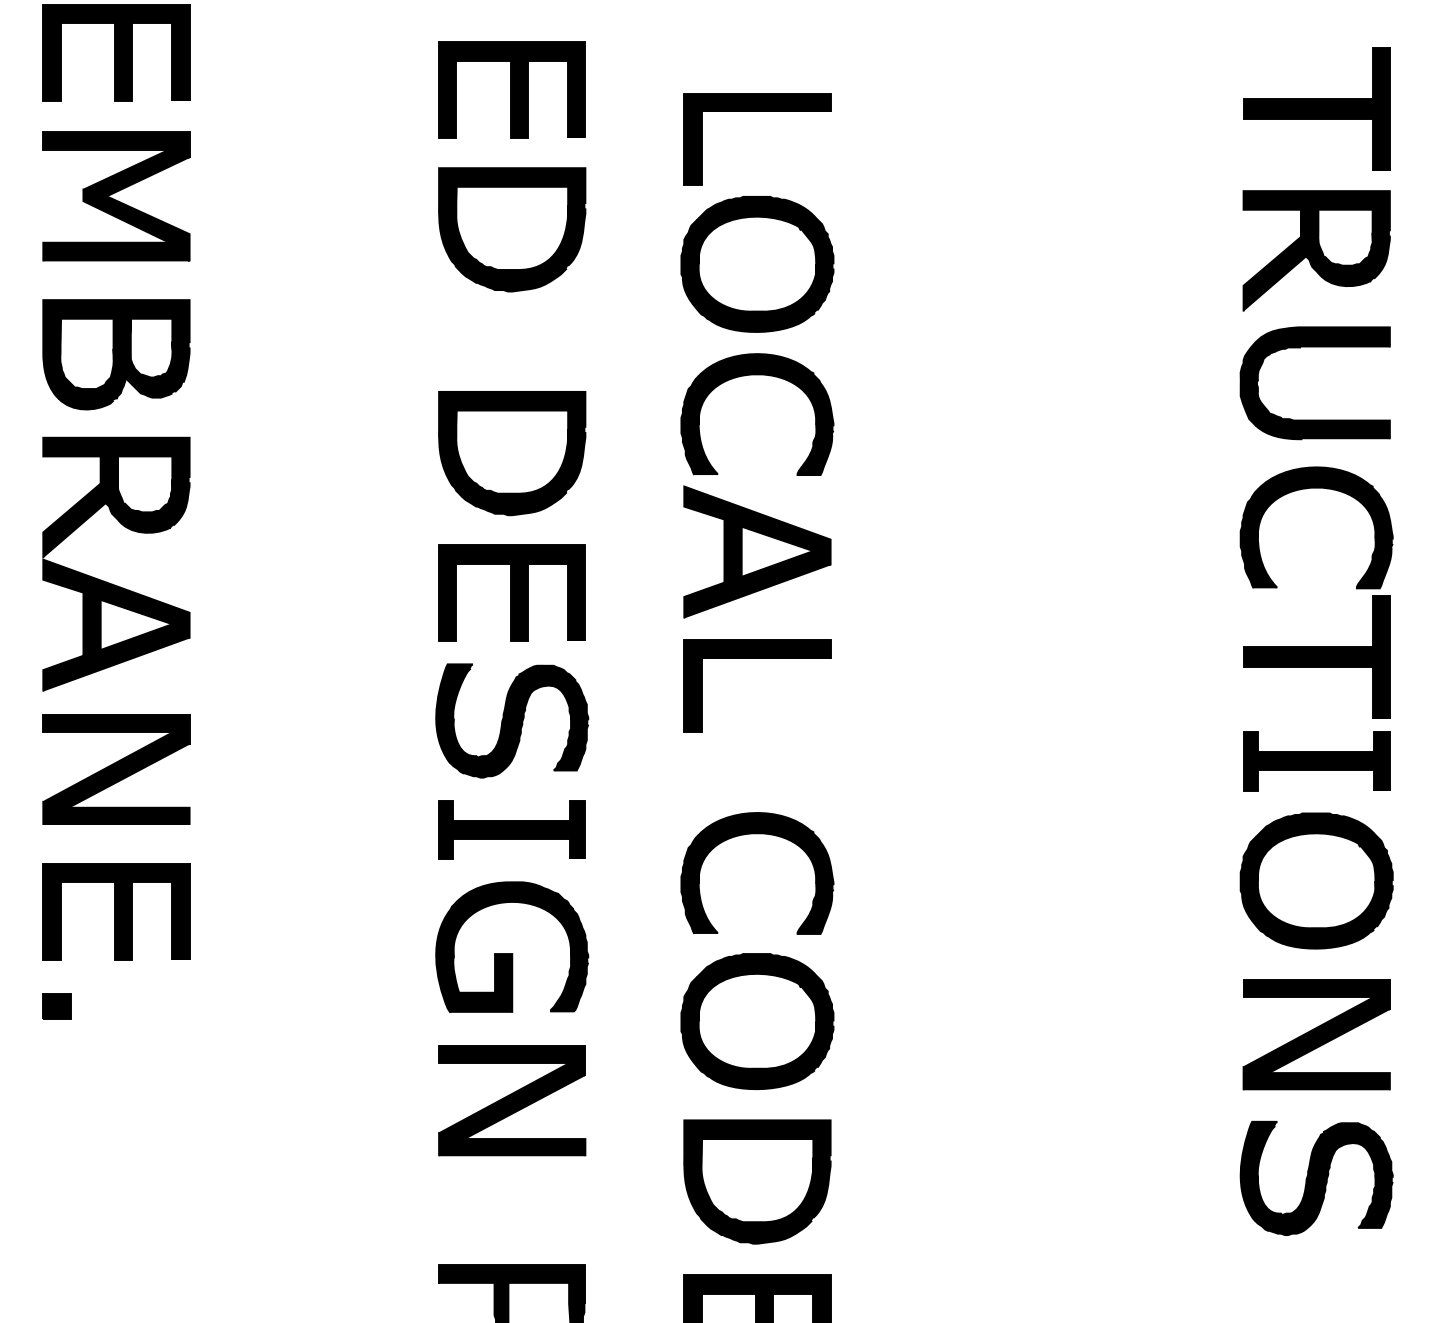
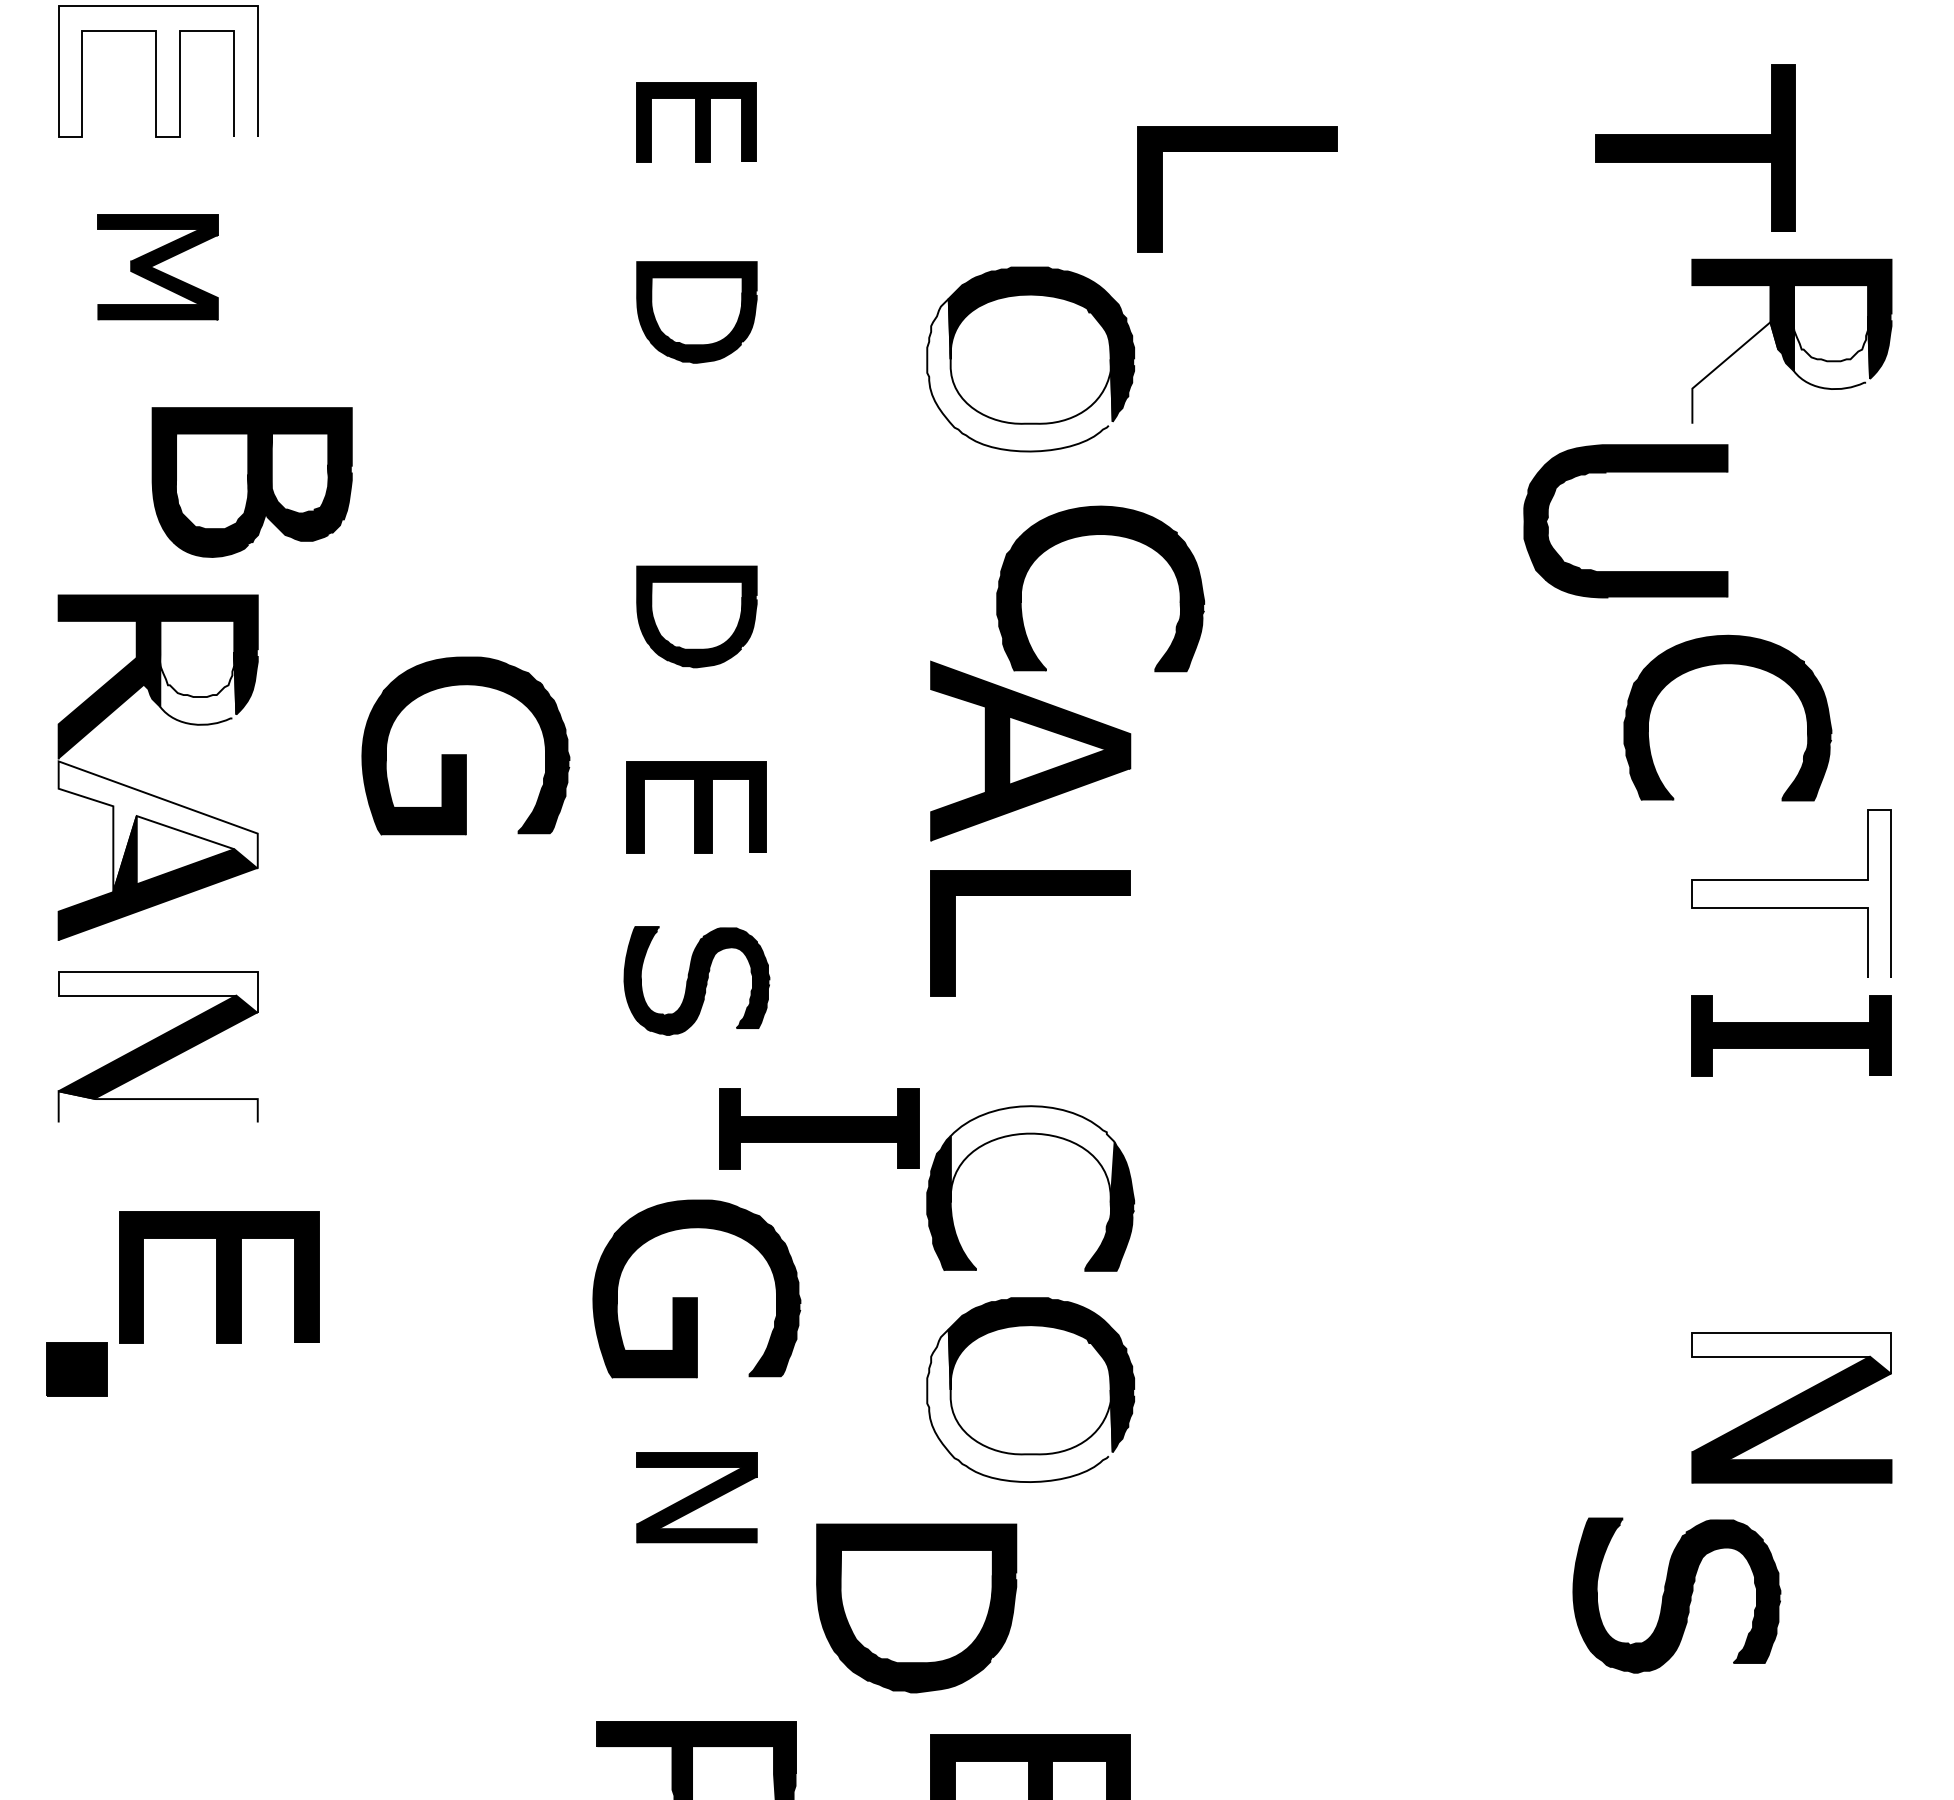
fill: (115, 52) -> (157, 71), removed
part: (511, 90) -> (696, 122), size x0.6
part: (1316, 108) -> (1695, 147), moved
part: (757, 111) -> (1237, 151), moved
part: (115, 196) -> (157, 267), size x0.6
part: (511, 229) -> (696, 312), size x0.6
fill: (1345, 248) -> (1831, 337), removed
fill: (1275, 273) -> (1735, 372), removed
fill: (749, 275) -> (1019, 374), removed
part: (1314, 347) -> (1625, 472), moved
part: (115, 354) -> (251, 482), moved
part: (753, 375) -> (1095, 535), moved
part: (511, 453) -> (696, 616), size x0.6
part: (1316, 488) -> (1727, 664), moved
fill: (146, 494) -> (198, 672), removed
part: (342, 554) -> (465, 754), added
part: (511, 593) -> (696, 807), size x0.7
fill: (115, 607) -> (157, 826), removed
fill: (1316, 657) -> (1791, 894), removed
part: (511, 720) -> (696, 980), size x0.7
fill: (115, 729) -> (157, 992), removed
fill: (115, 813) -> (157, 1106), removed
part: (511, 829) -> (819, 1128), moved
fill: (758, 848) -> (1032, 1154), removed
part: (1316, 880) -> (1791, 1198), removed
part: (116, 911) -> (219, 1277), moved
fill: (1316, 994) -> (1791, 1353), removed
part: (57, 1006) -> (77, 1369), size x1.6
fill: (749, 1032) -> (1019, 1405), removed
part: (511, 1100) -> (696, 1497), size x0.6
part: (1316, 1178) -> (1676, 1595), moved
part: (757, 1182) -> (916, 1608), moved

